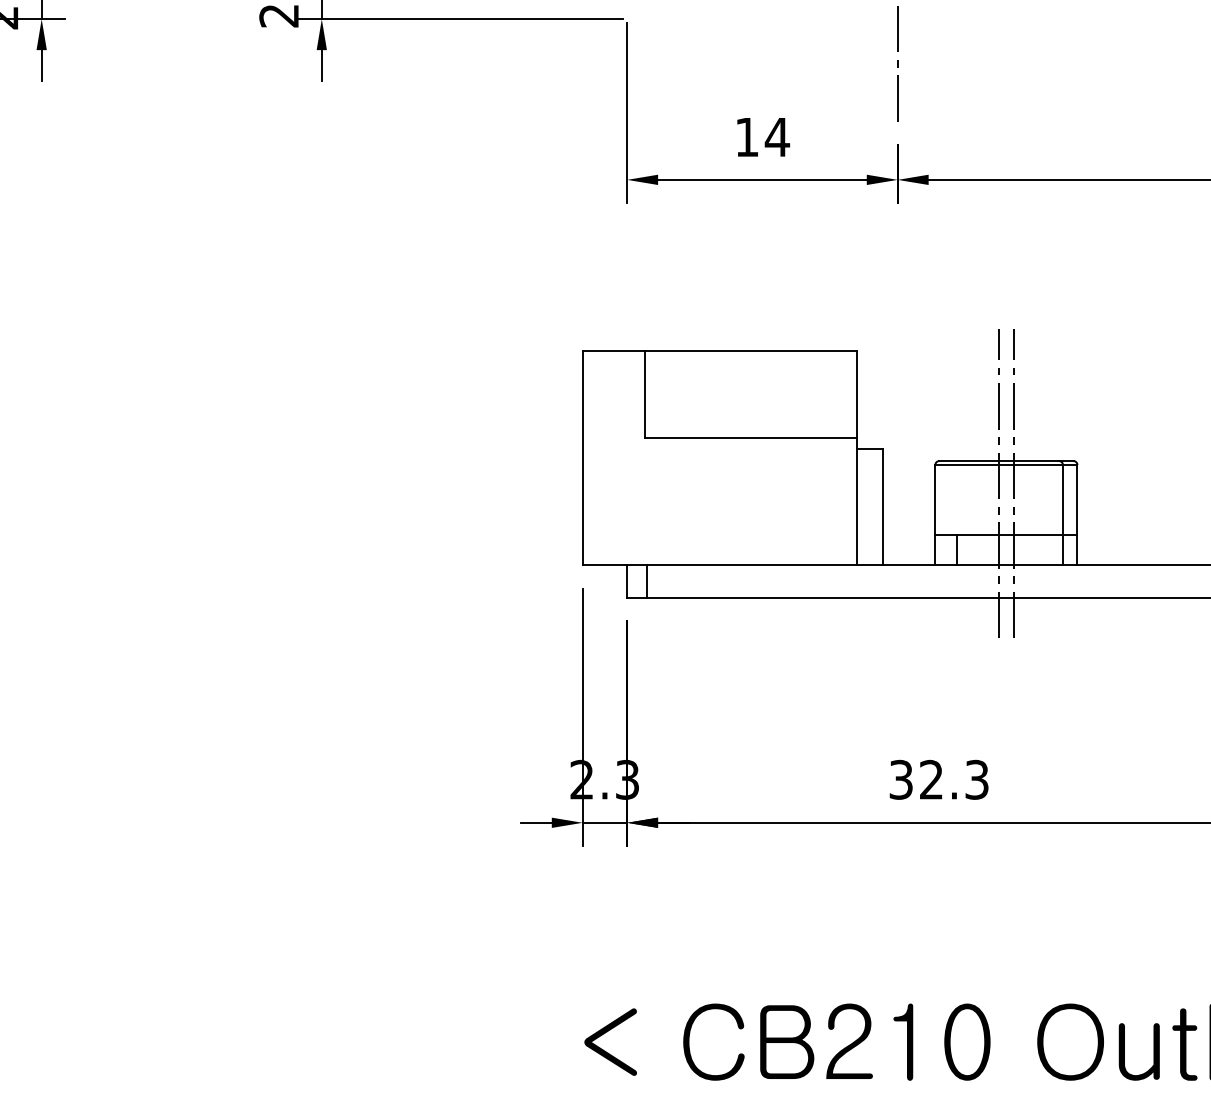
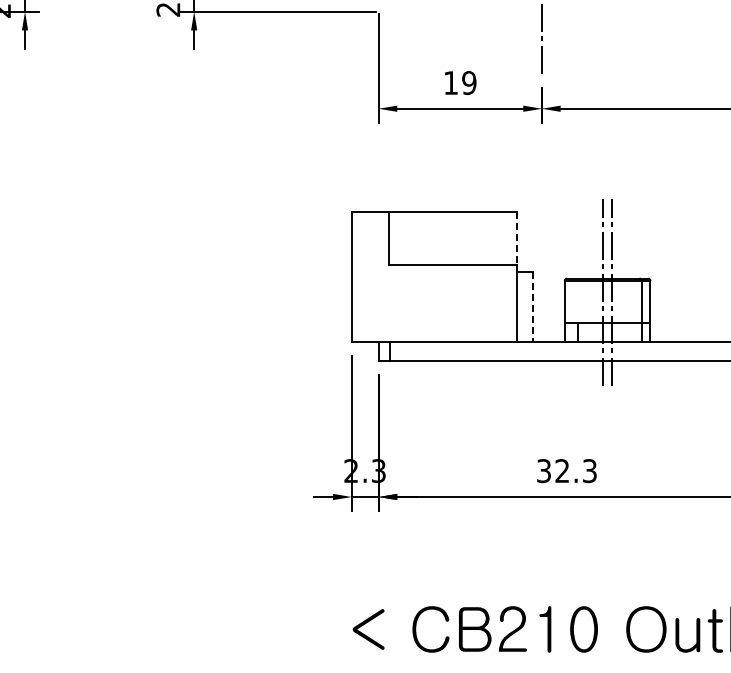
text: (776, 138) -> (468, 83), 14 -> 19
line: (857, 394) -> (517, 238), solid -> dashed
line: (883, 508) -> (533, 307), solid -> dashed

